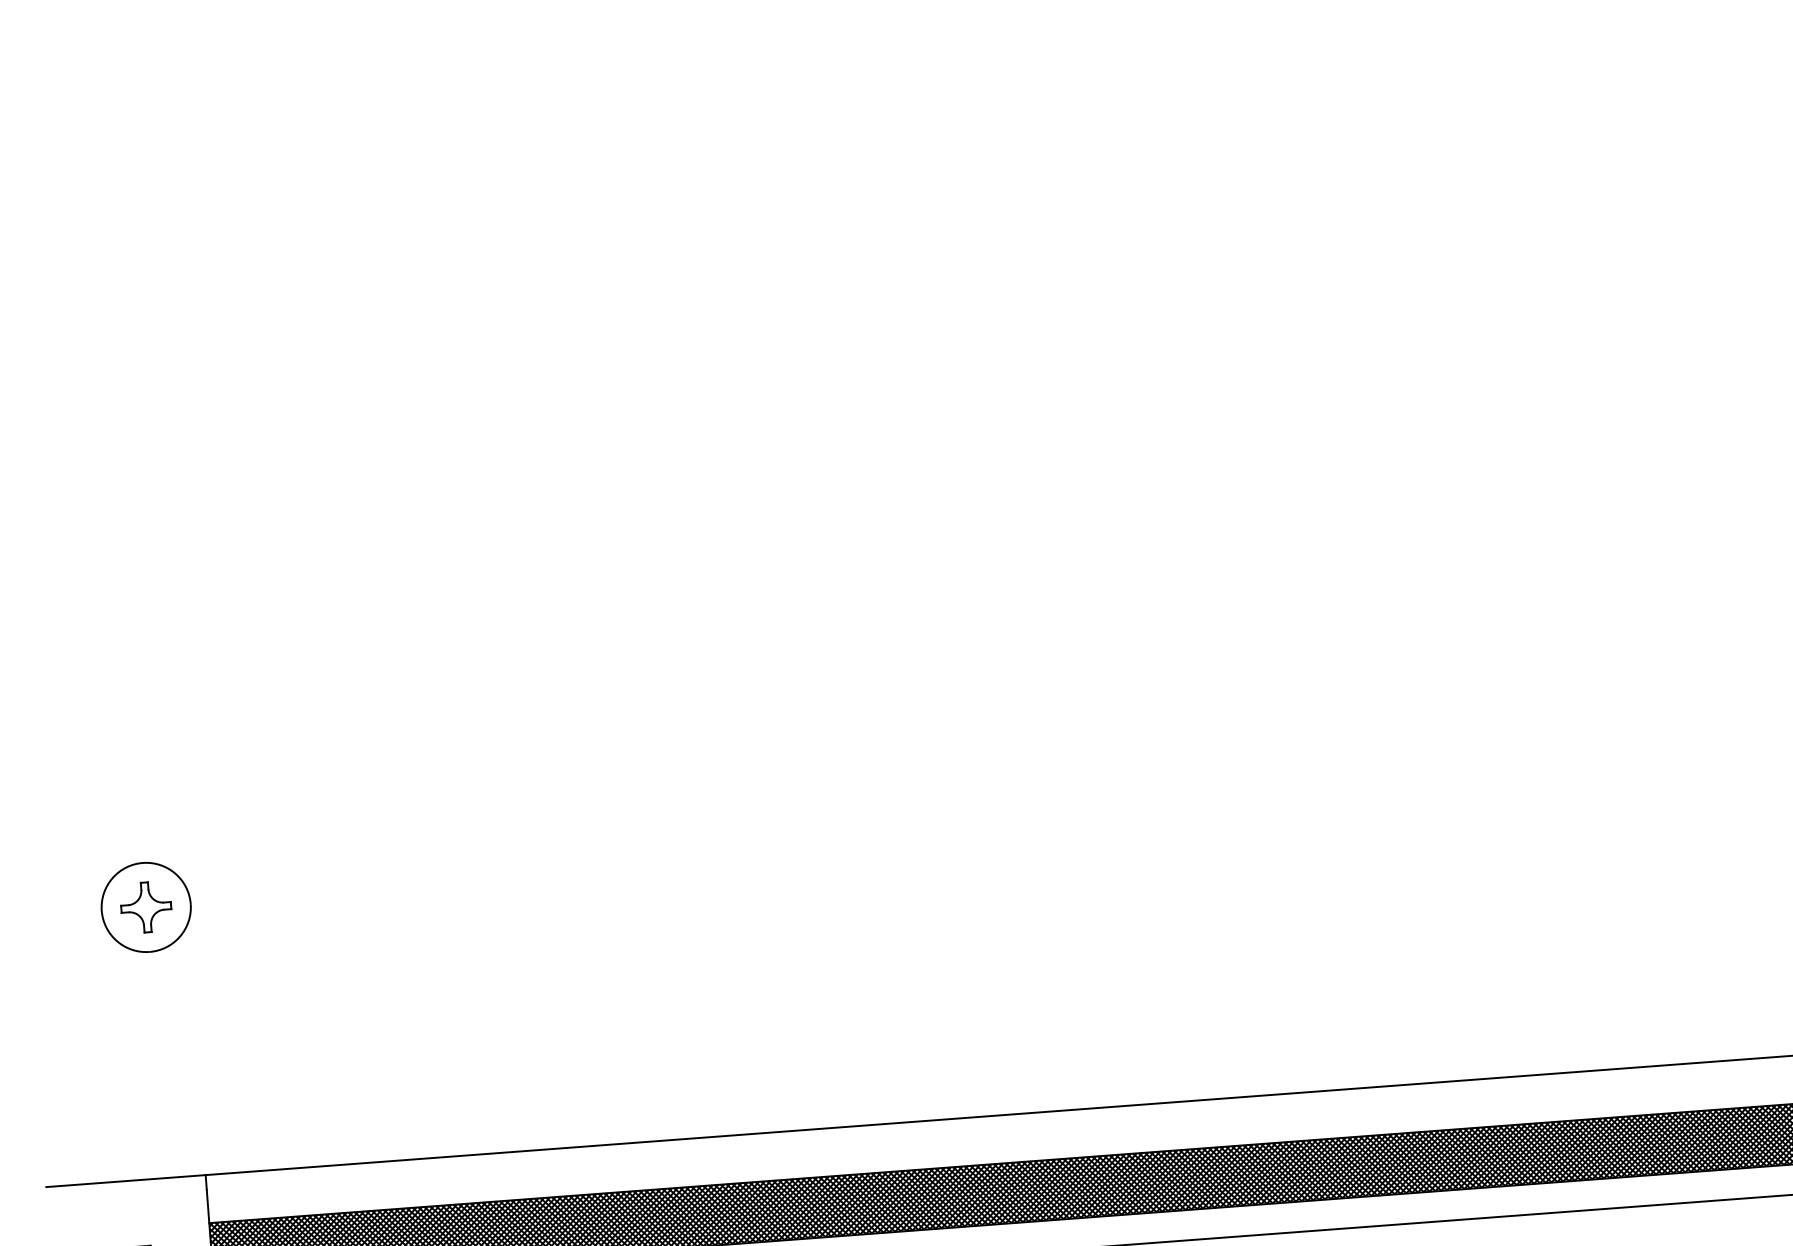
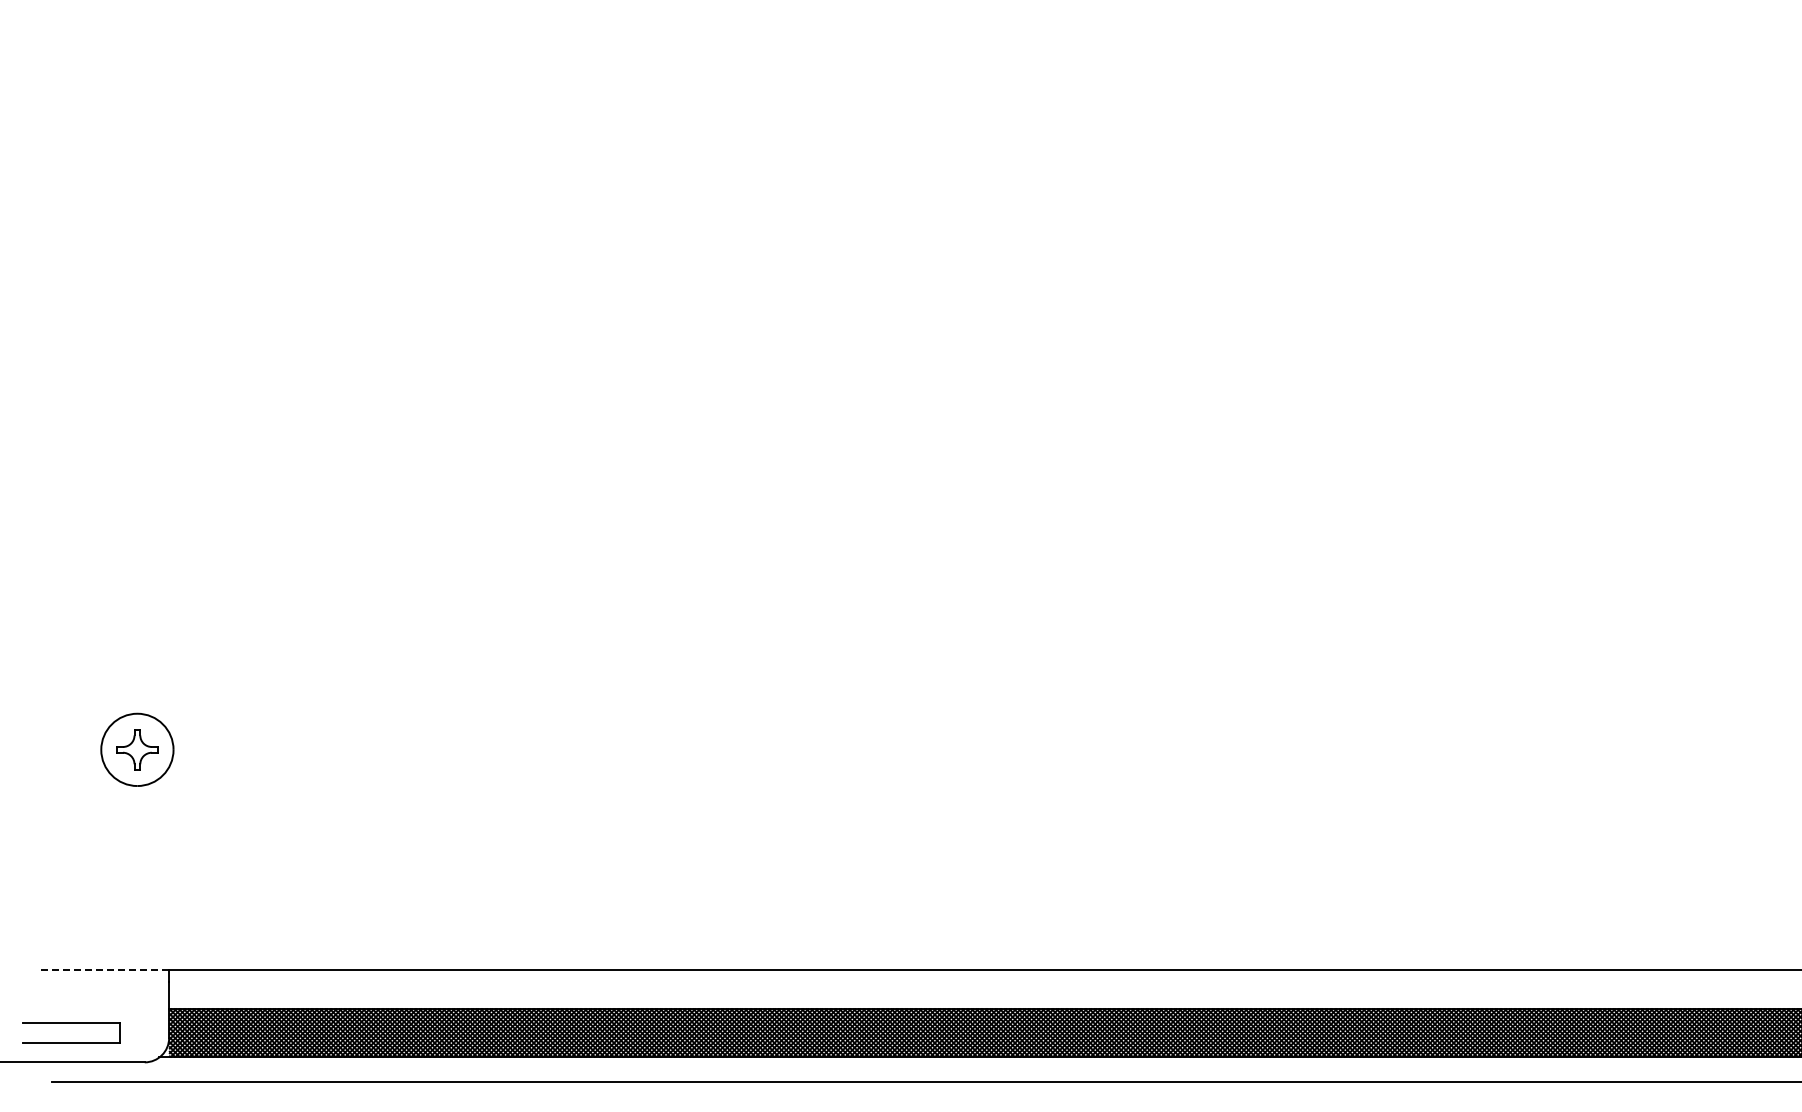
line: (126, 1180) -> (104, 969), solid -> dashed

